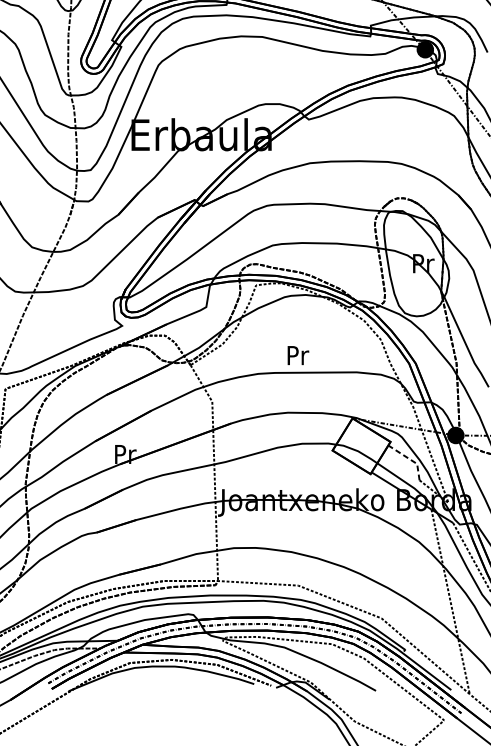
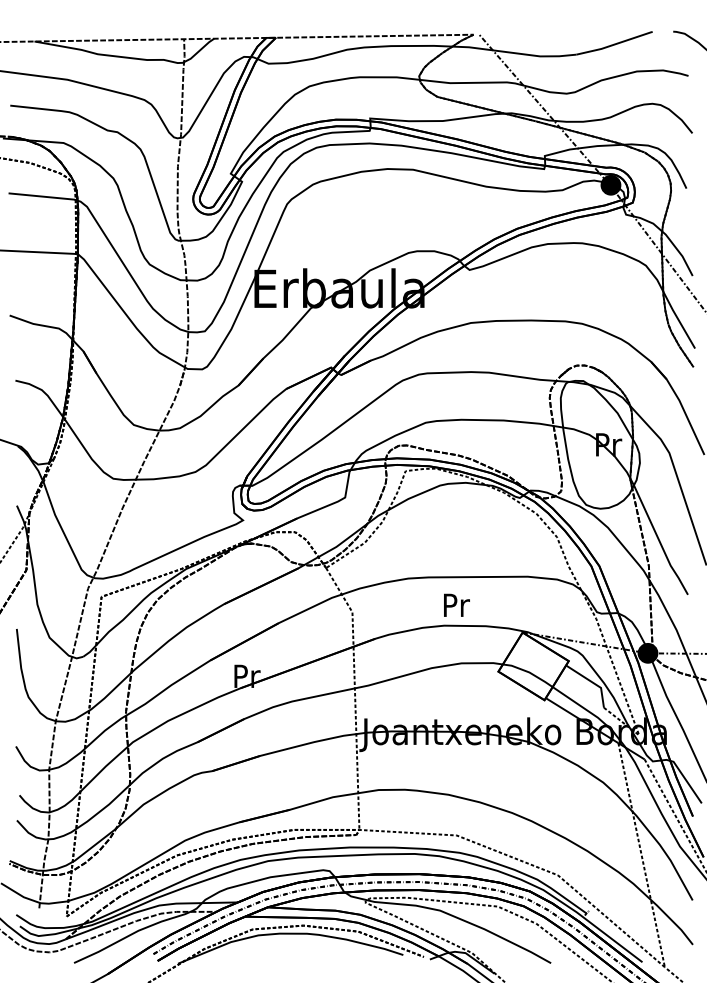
text: (298, 354) -> (456, 604), moved
line: (410, 459) -> (592, 682), dashed -> solid

